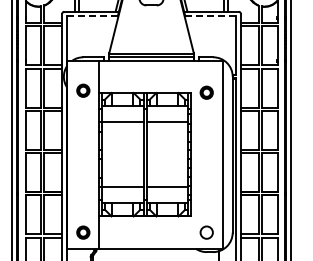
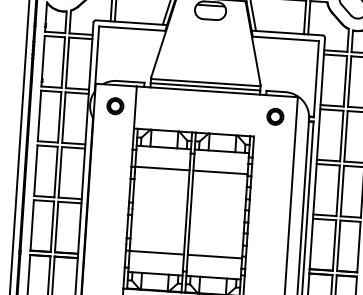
line: (92, 16) -> (132, 28), dashed -> solid
line: (210, 16) -> (285, 39), dashed -> solid
part: (83, 90) -> (115, 105), moved
part: (206, 92) -> (275, 116), moved

